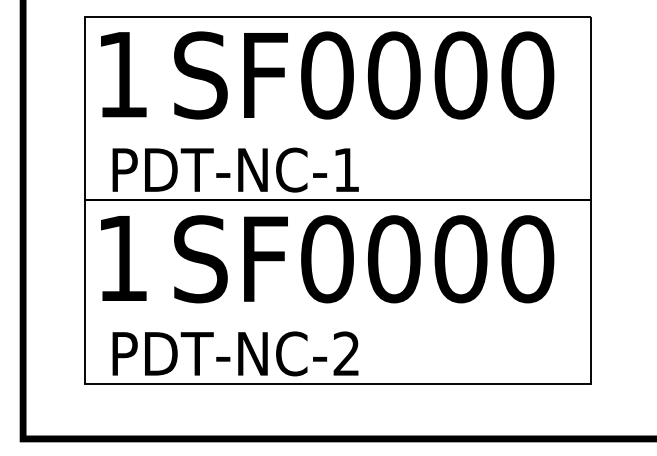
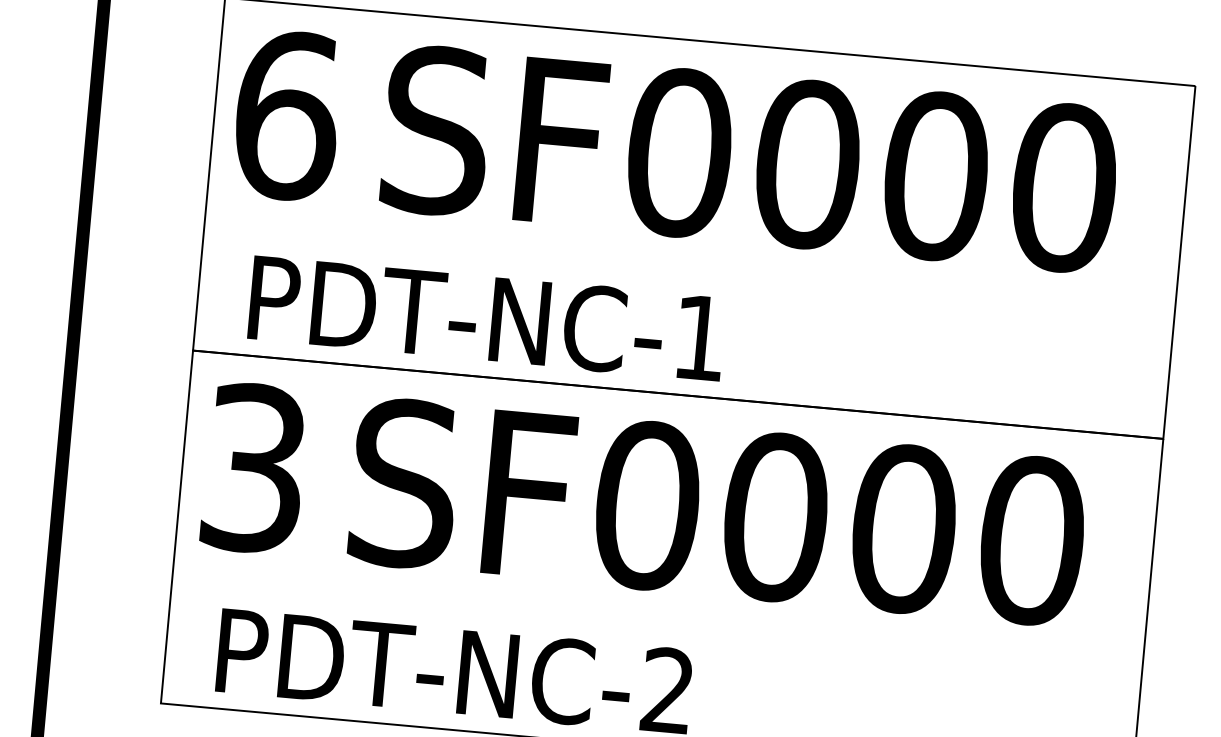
text: (122, 74) -> (286, 115), 1 -> 6
text: (122, 258) -> (254, 468), 1 -> 3

